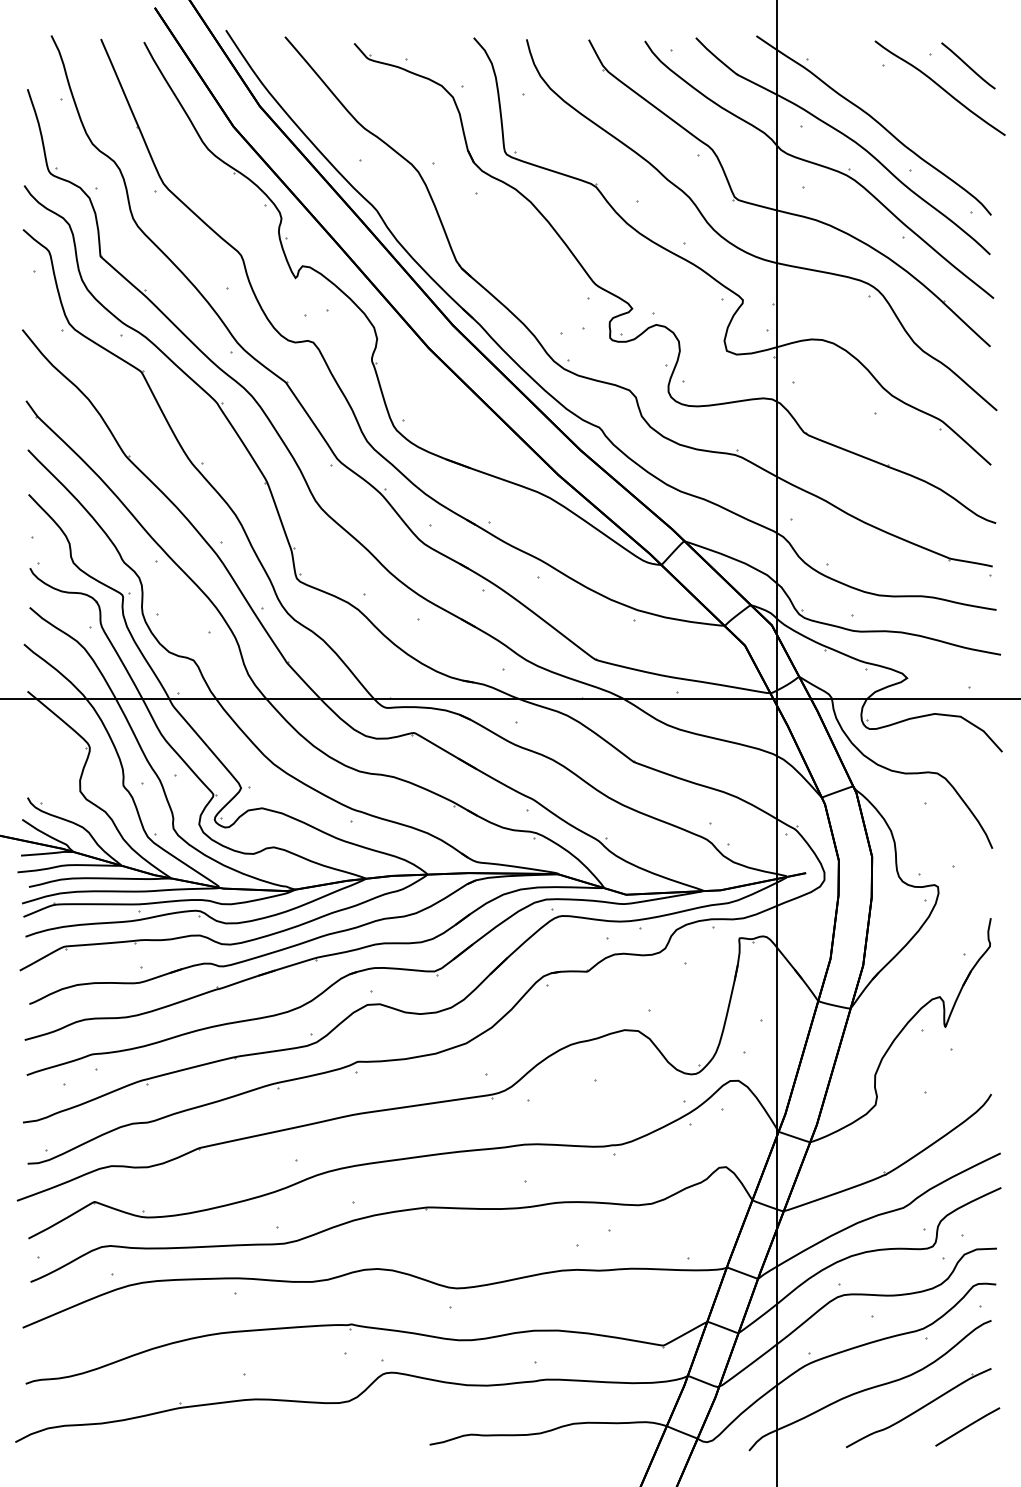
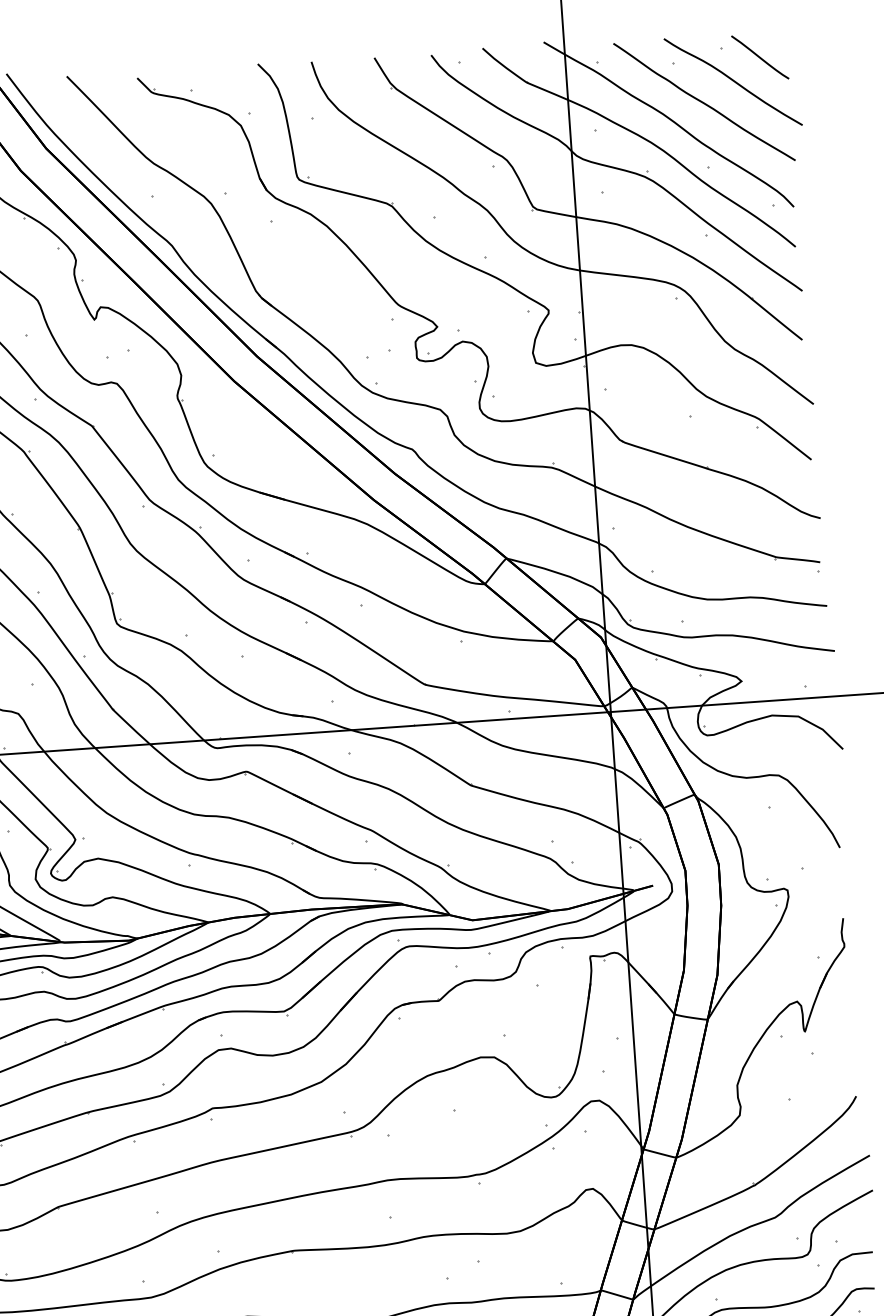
curve: (909, 105) -> (703, 101), added

